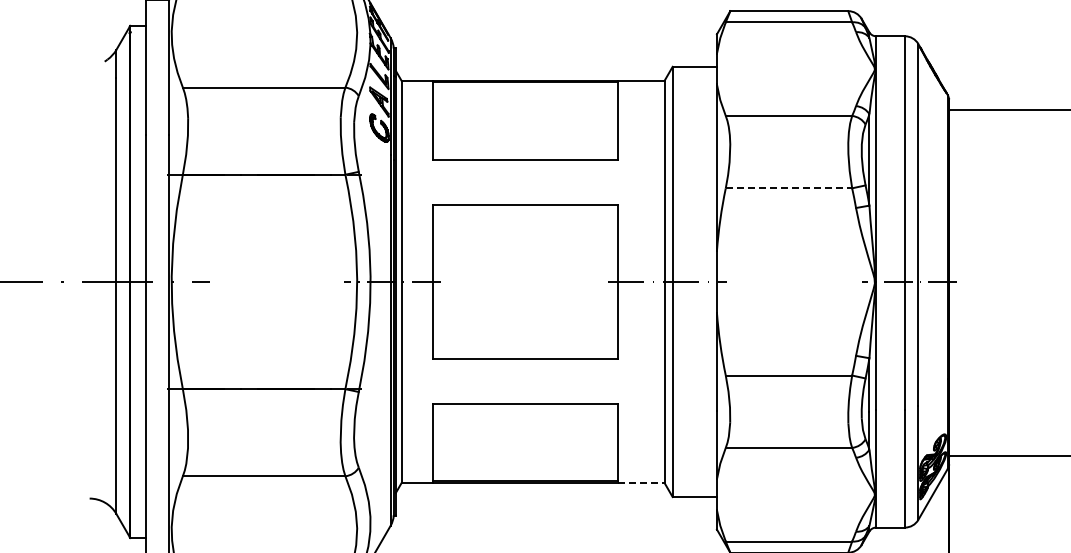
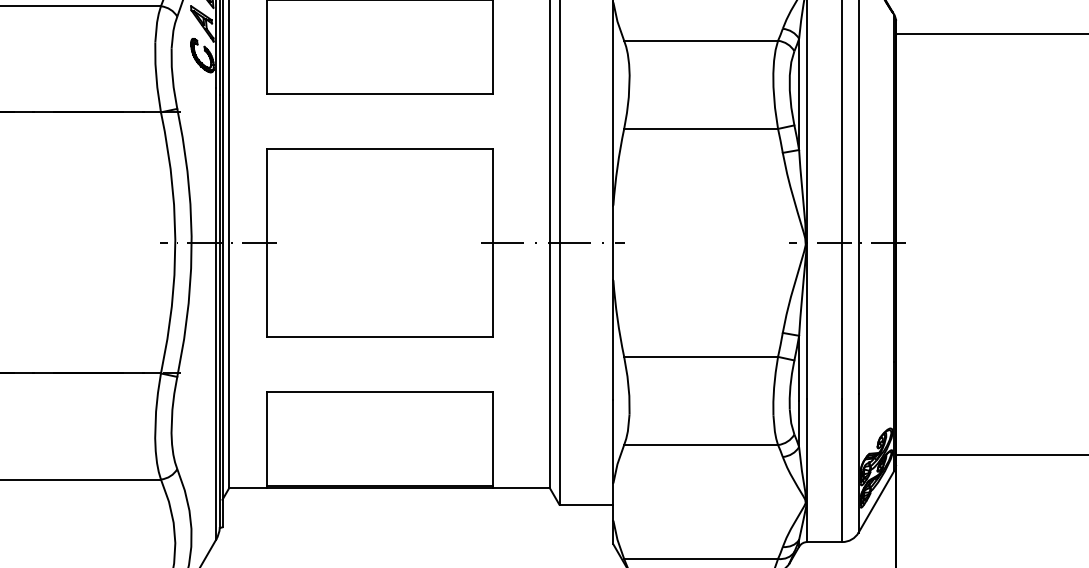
line: (789, 188) -> (701, 129), dashed -> solid
line: (641, 483) -> (521, 488), dashed -> solid

